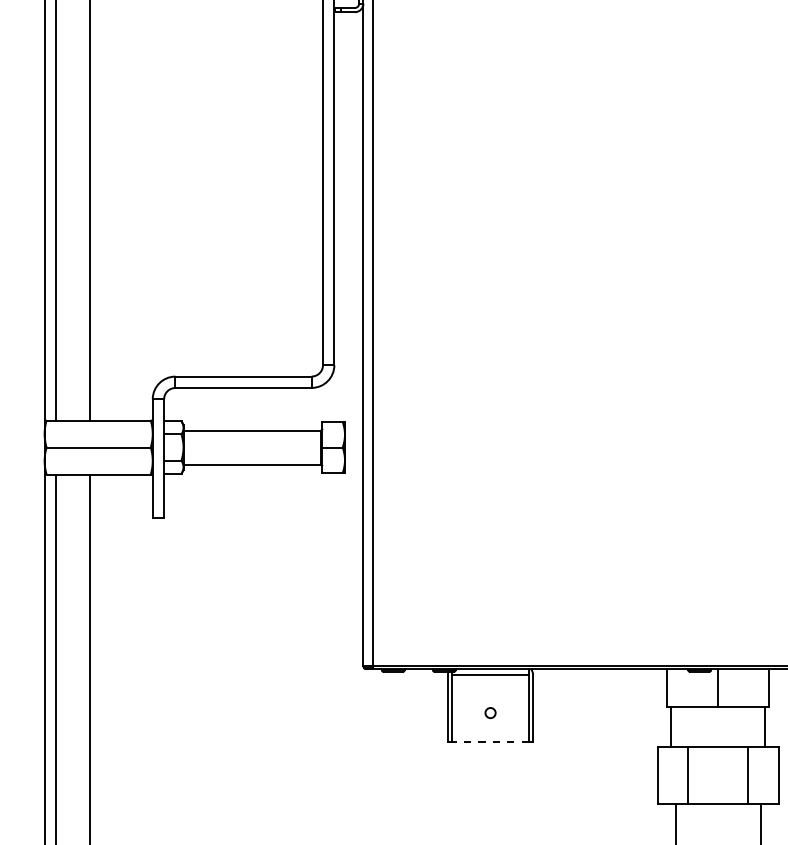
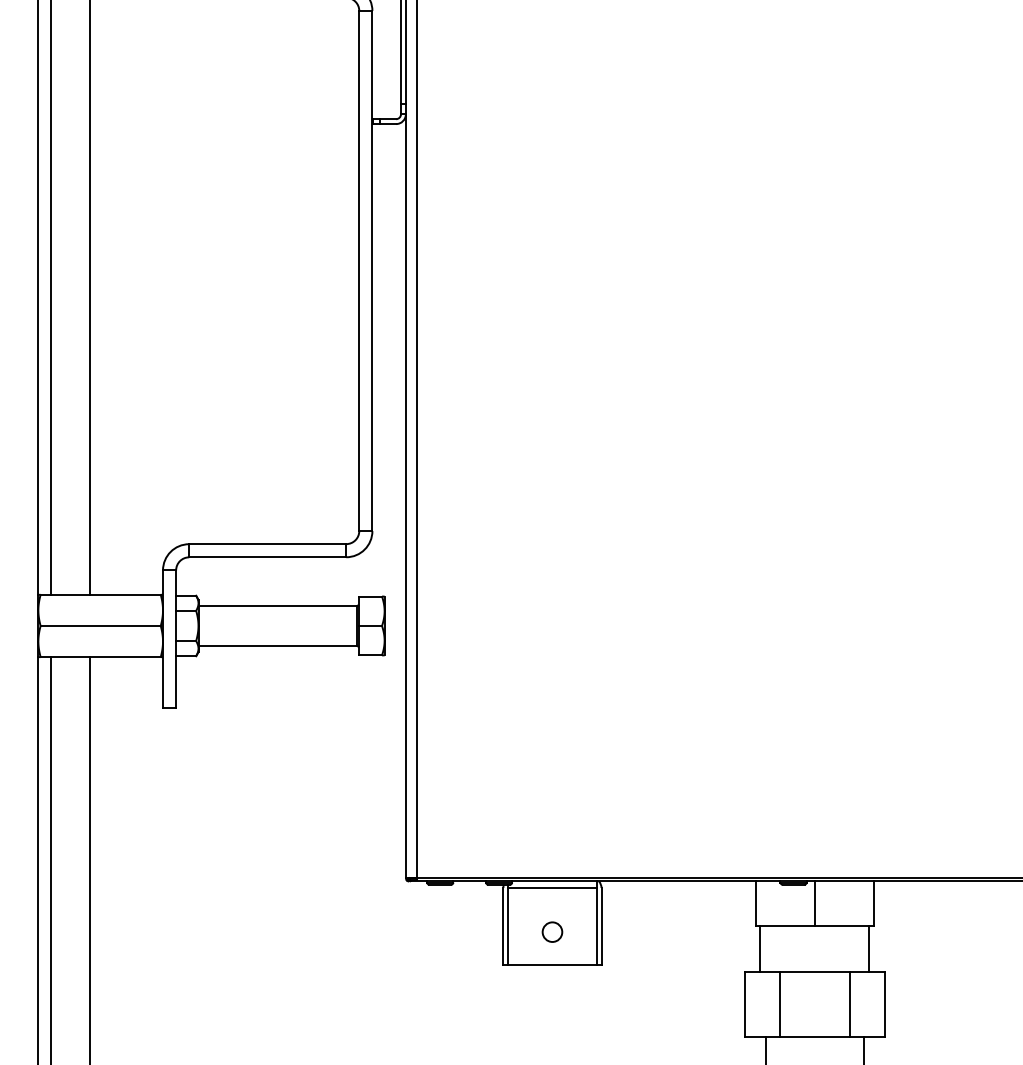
circle: (490, 712) -> (552, 931), size x1.67
line: (489, 741) -> (551, 964), dashed -> solid

